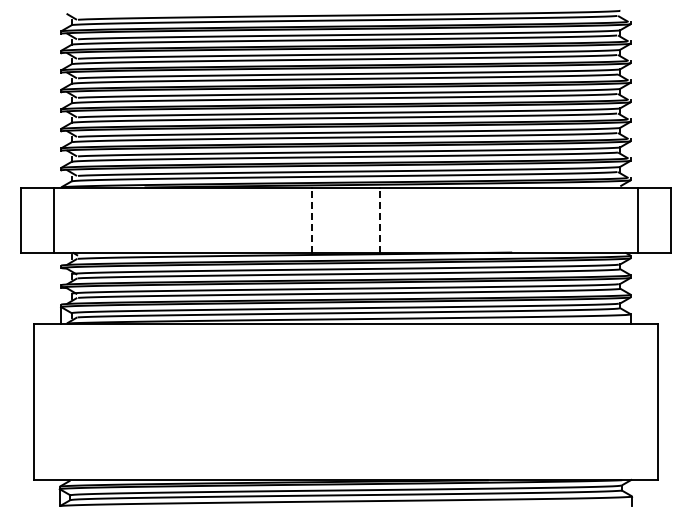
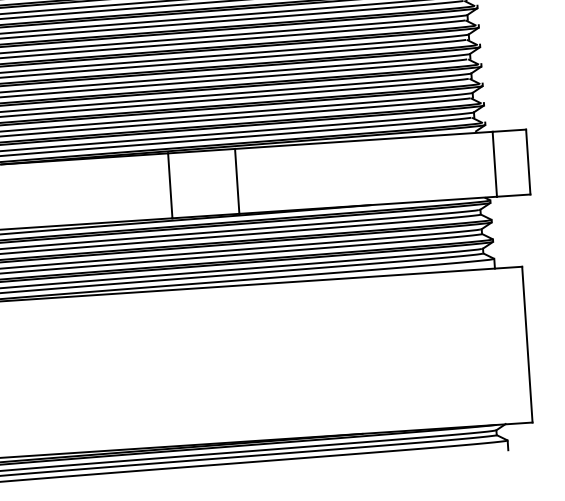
line: (312, 220) -> (170, 186), dashed -> solid
line: (379, 220) -> (237, 181), dashed -> solid

